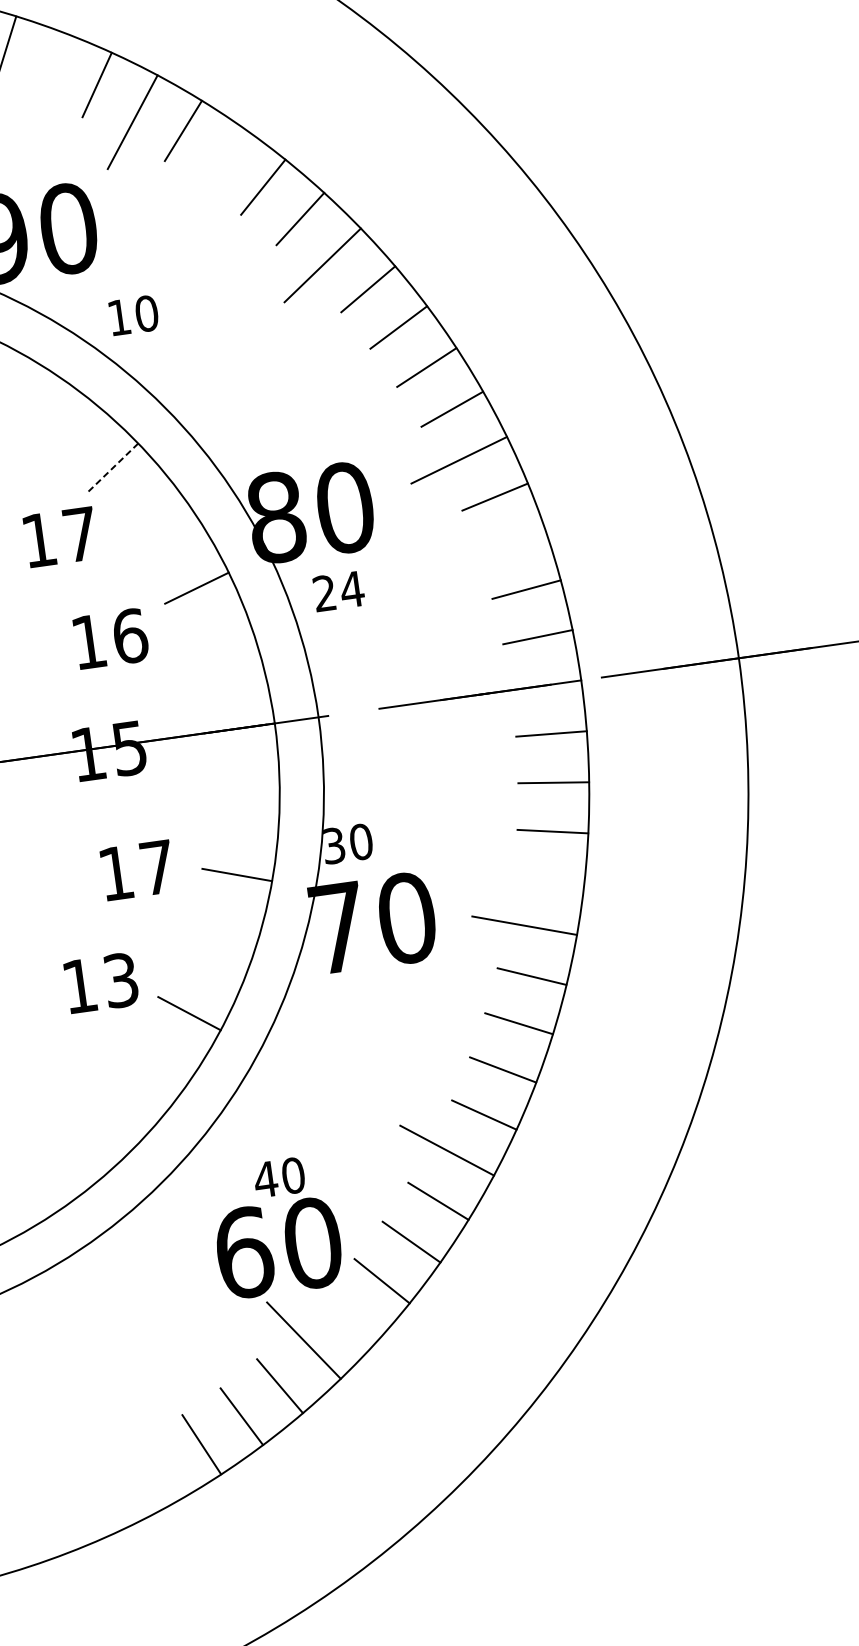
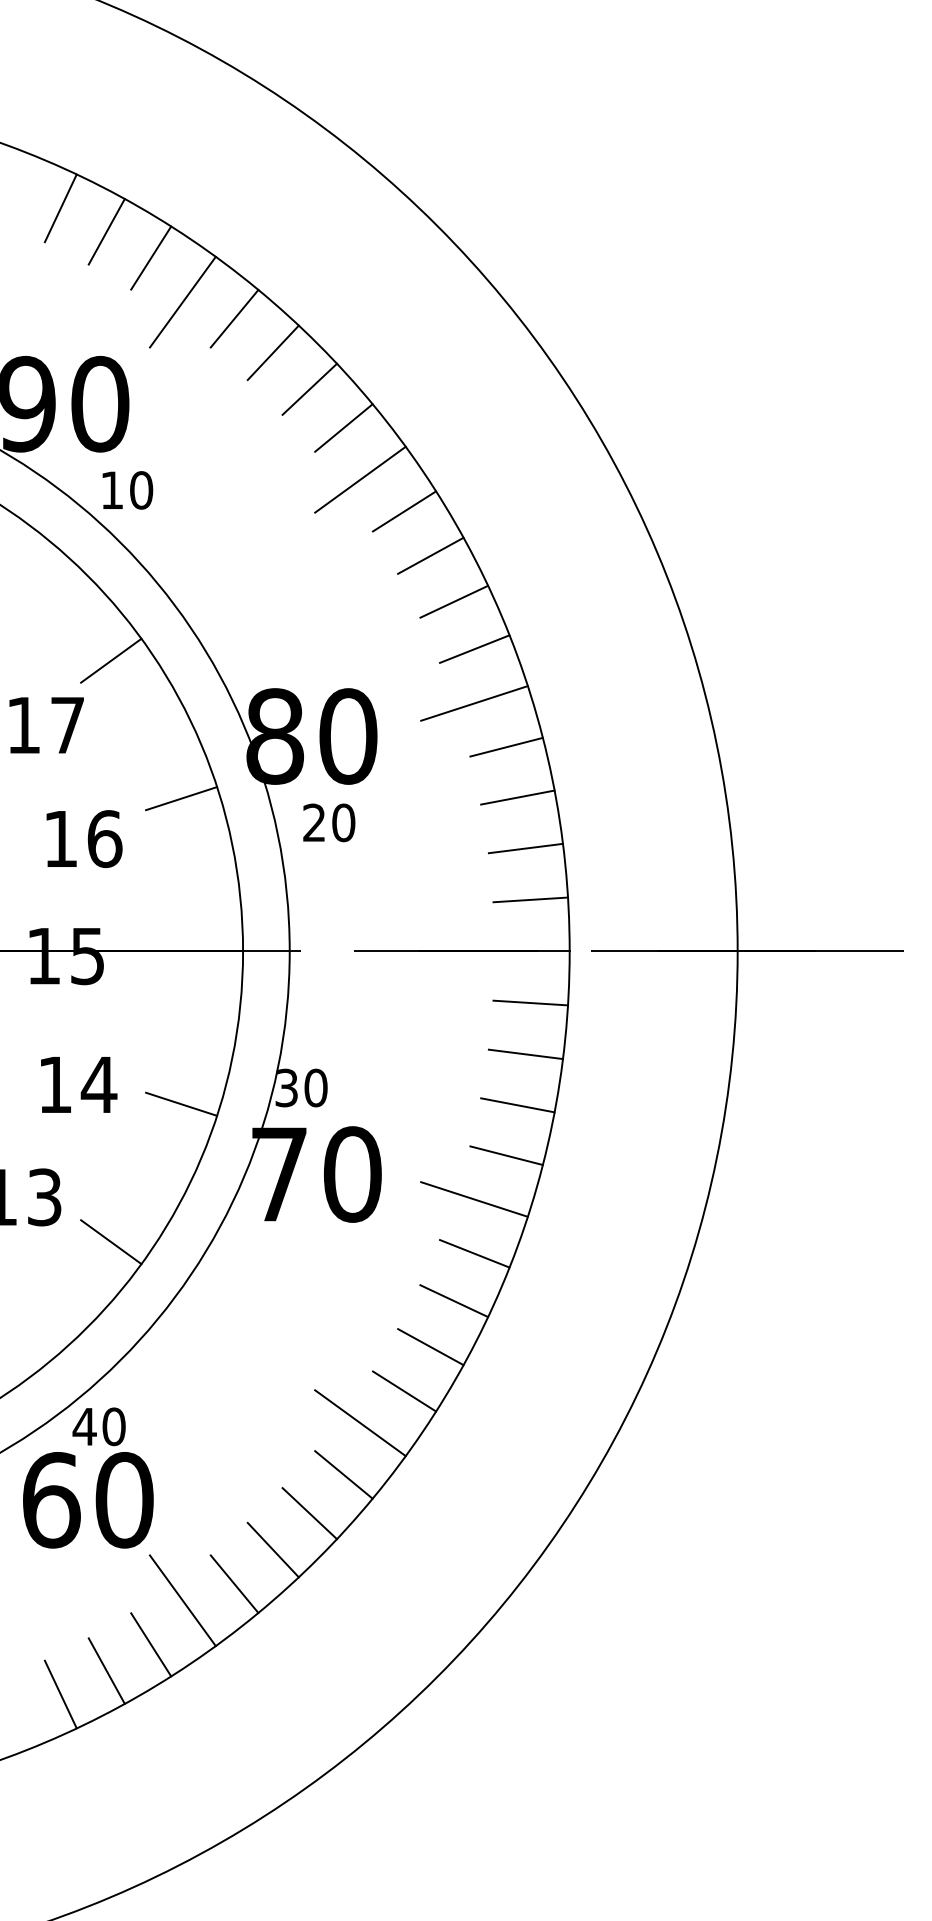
line: (51, 65) -> (106, 231), added
line: (223, 157) -> (272, 352), added
text: (133, 315) -> (127, 490), moved
line: (112, 468) -> (110, 661), dashed -> solid
line: (512, 542) -> (517, 797), added
text: (352, 589) -> (343, 822), 24 -> 20
text: (156, 867) -> (98, 1084), 17 -> 14
line: (548, 880) -> (506, 1155), added
text: (276, 1226) -> (88, 1477), moved
line: (350, 1317) -> (234, 1583), added

